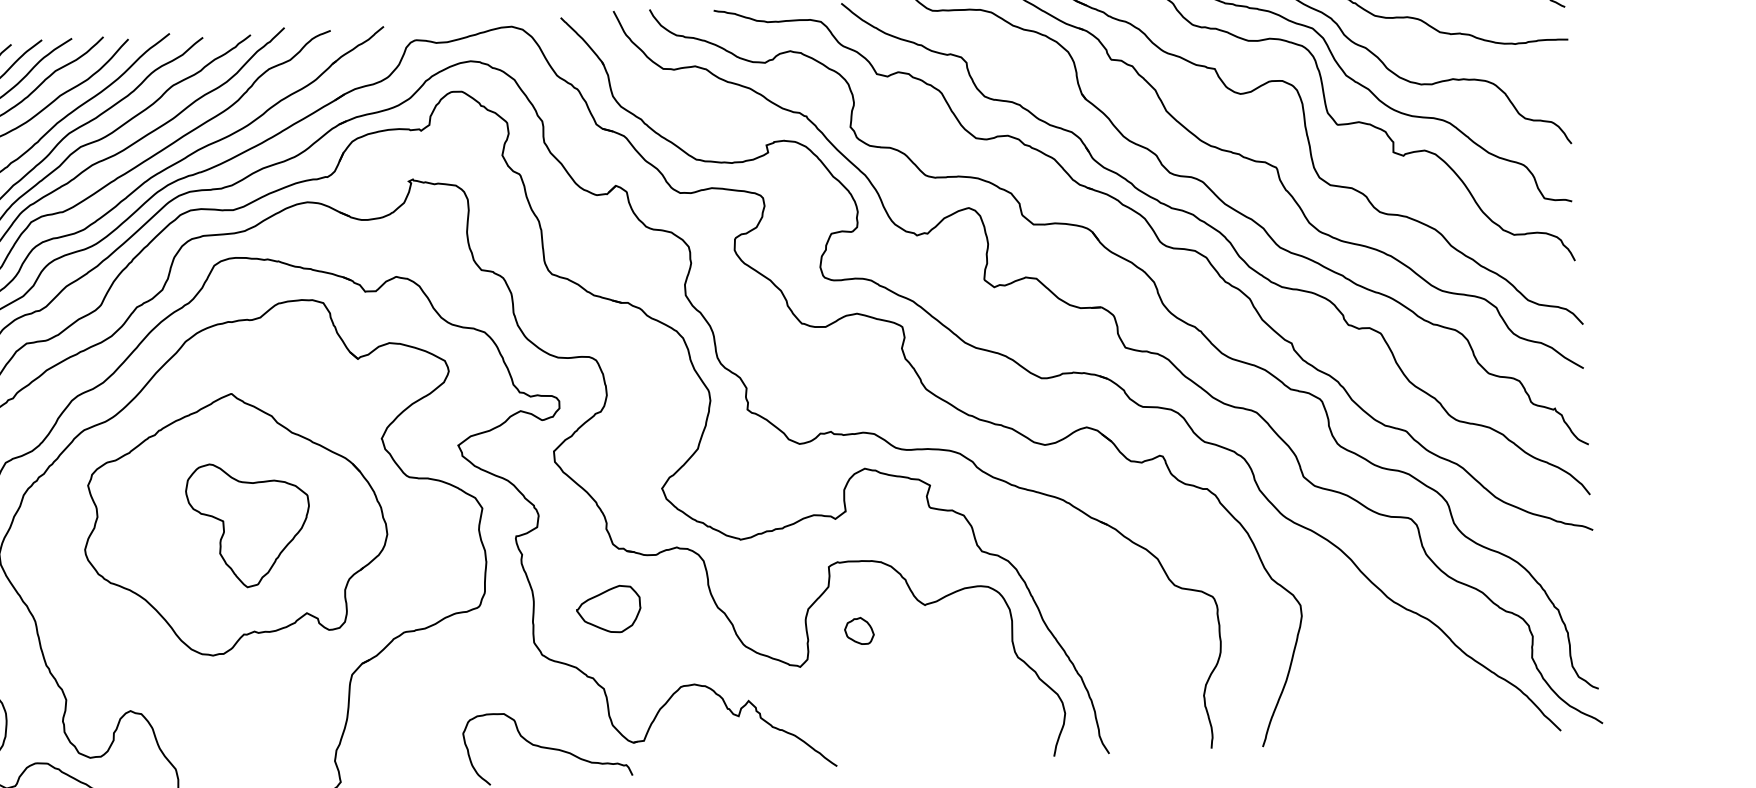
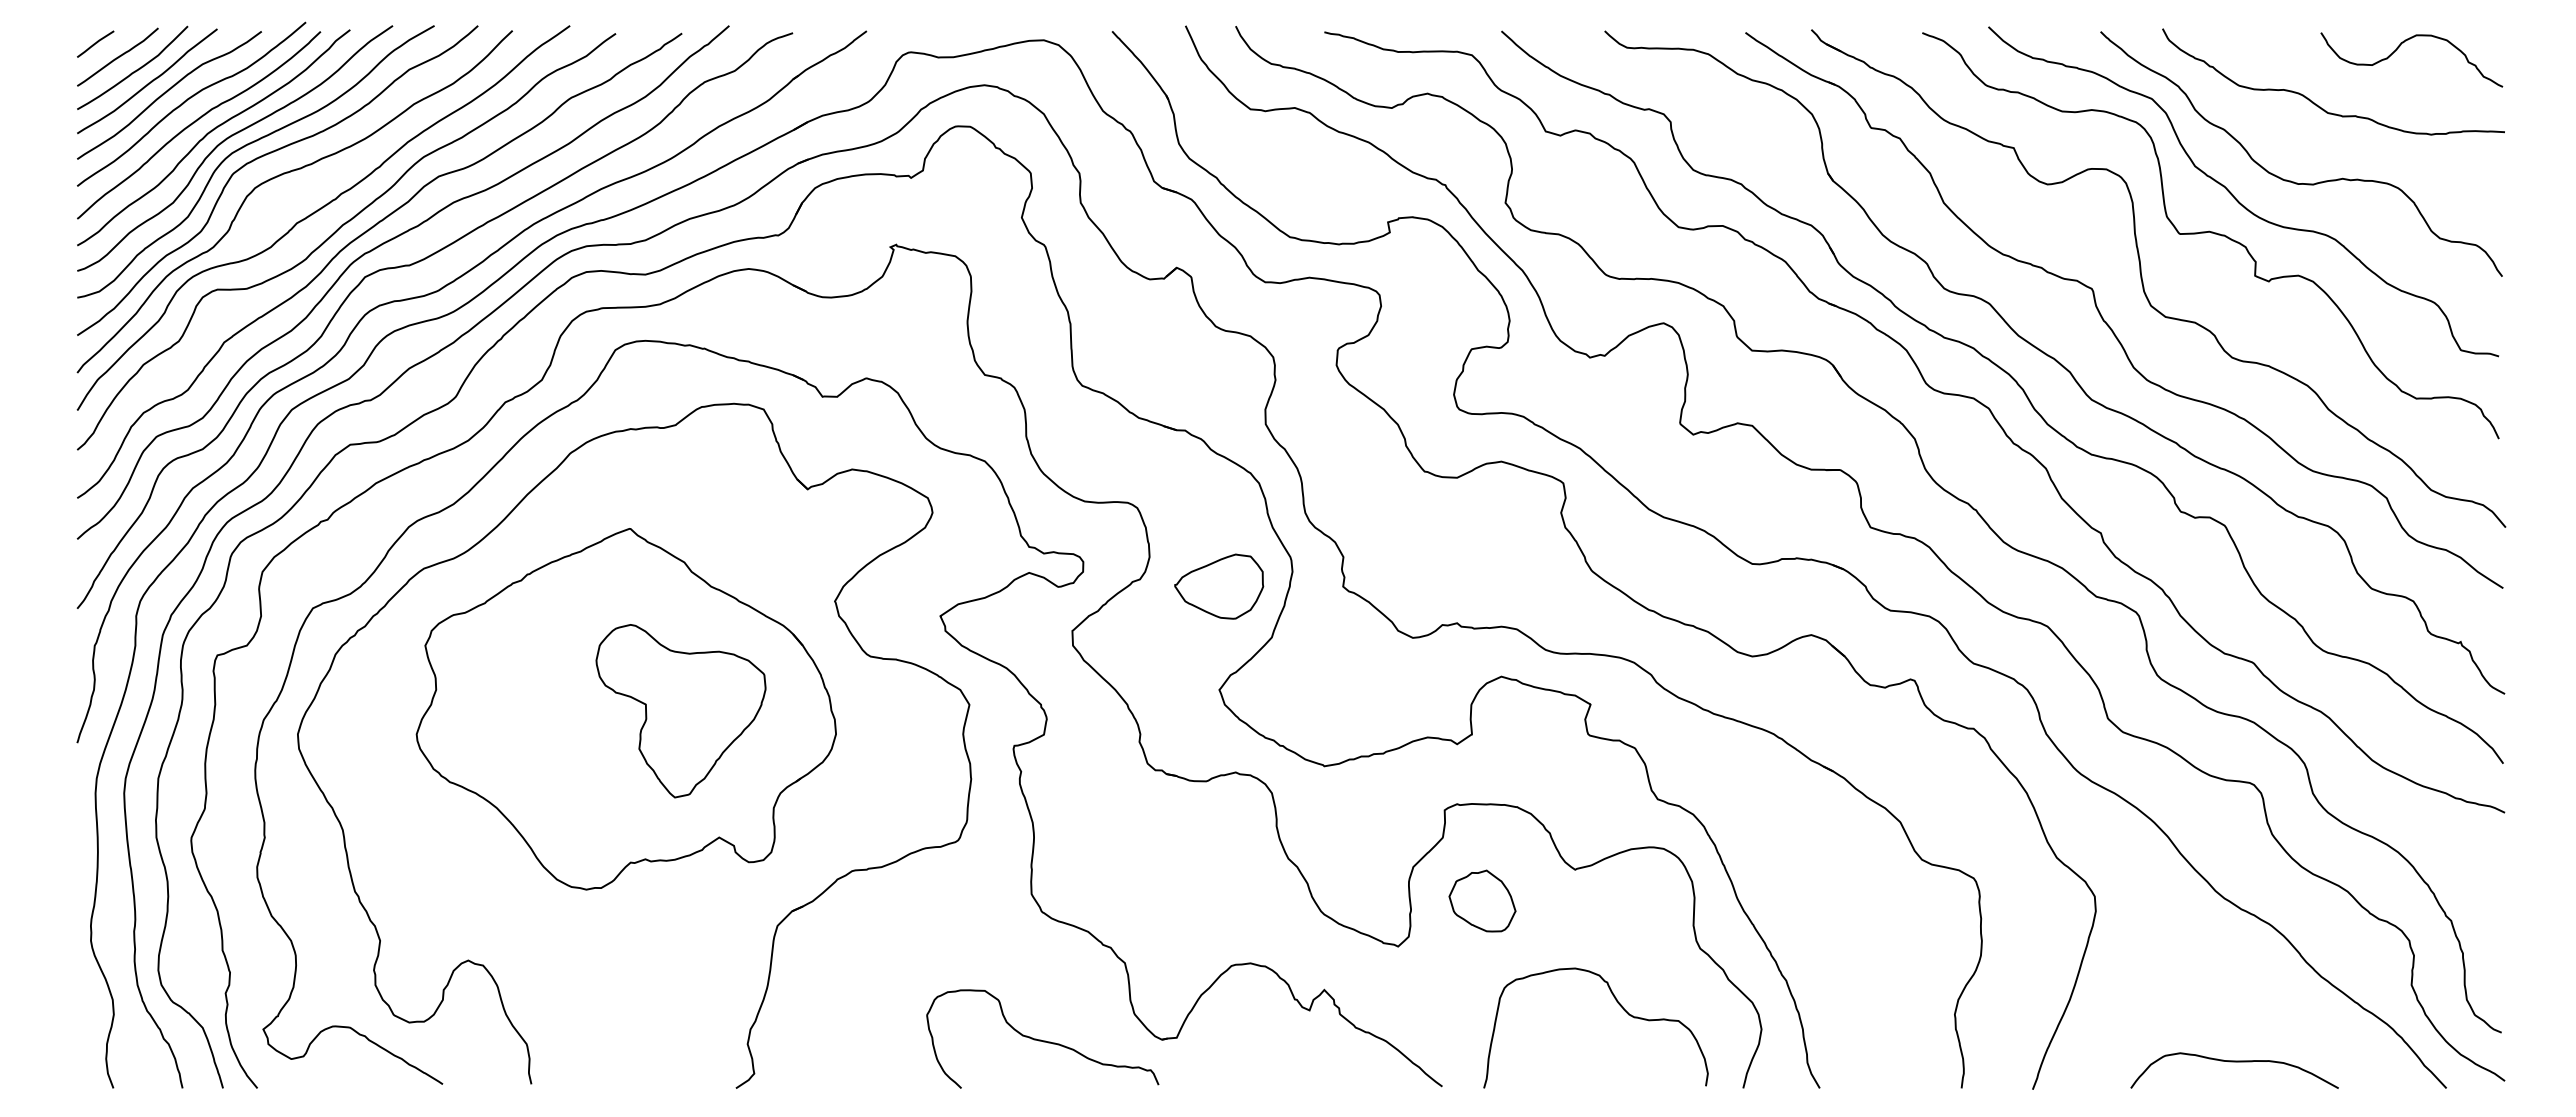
part: (248, 525) -> (680, 711), moved
part: (608, 609) -> (1219, 586), moved
part: (859, 630) -> (1482, 900), size x1.67
curve: (961, 700) -> (1618, 1004), added
curve: (1407, 720) -> (2234, 1062), added

